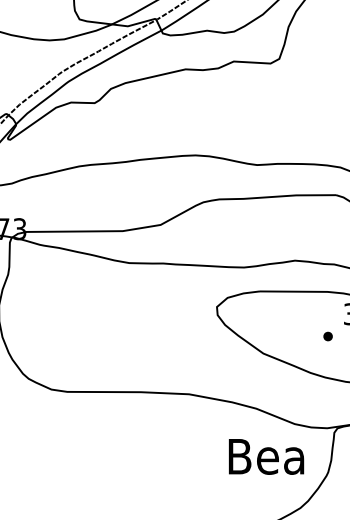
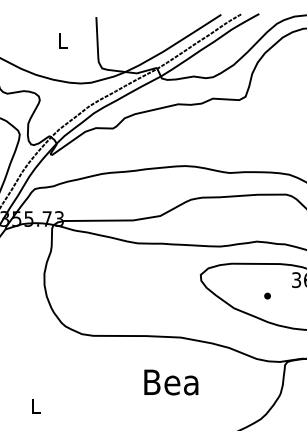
part: (327, 335) -> (267, 295), moved
text: (266, 456) -> (171, 382), moved

